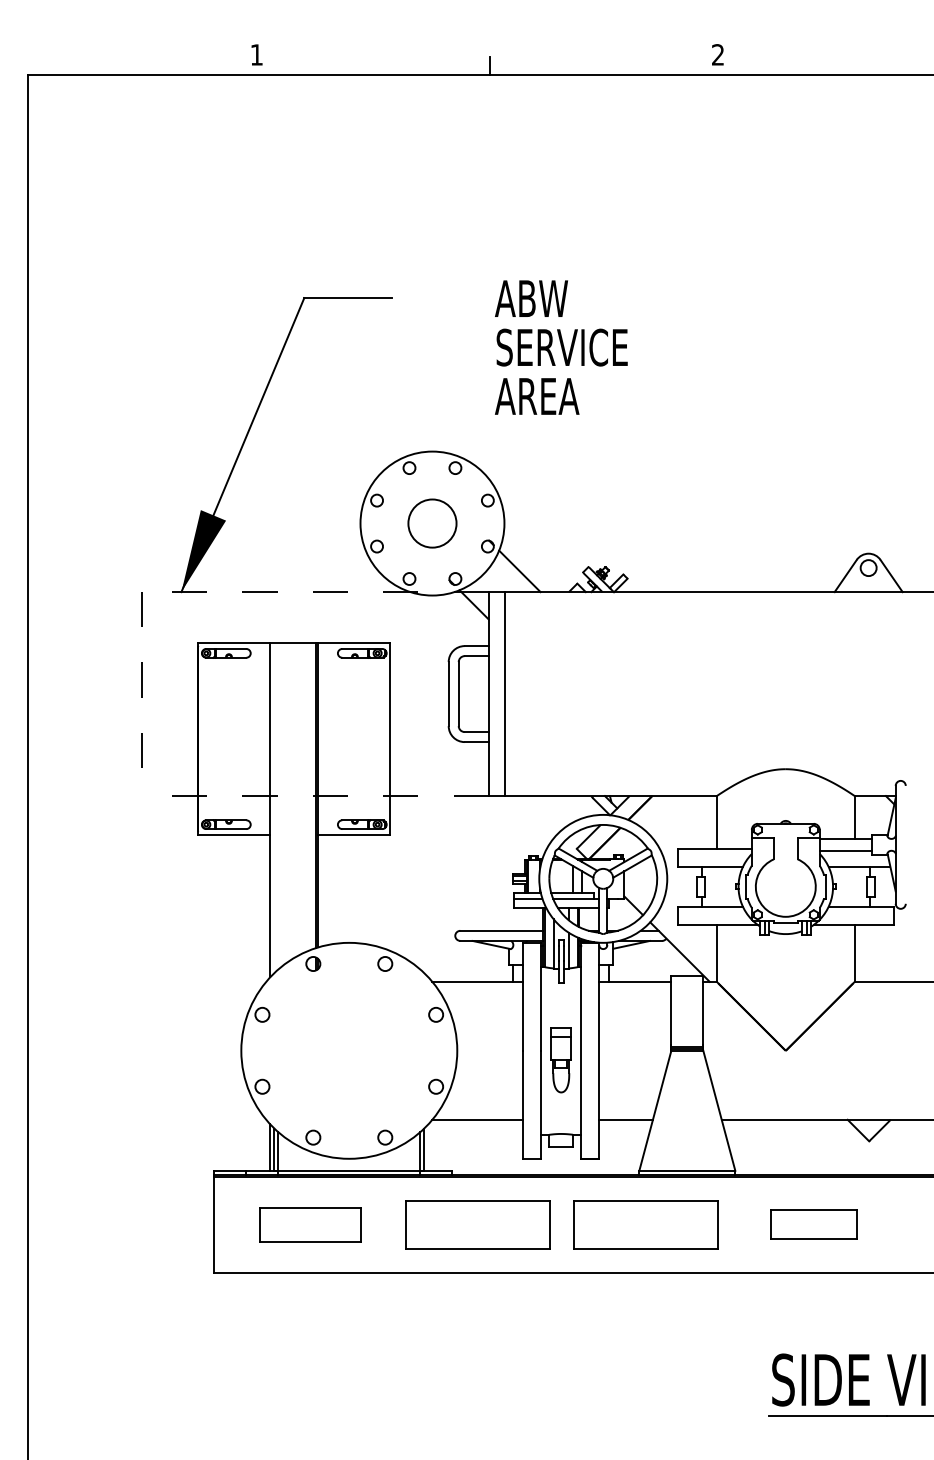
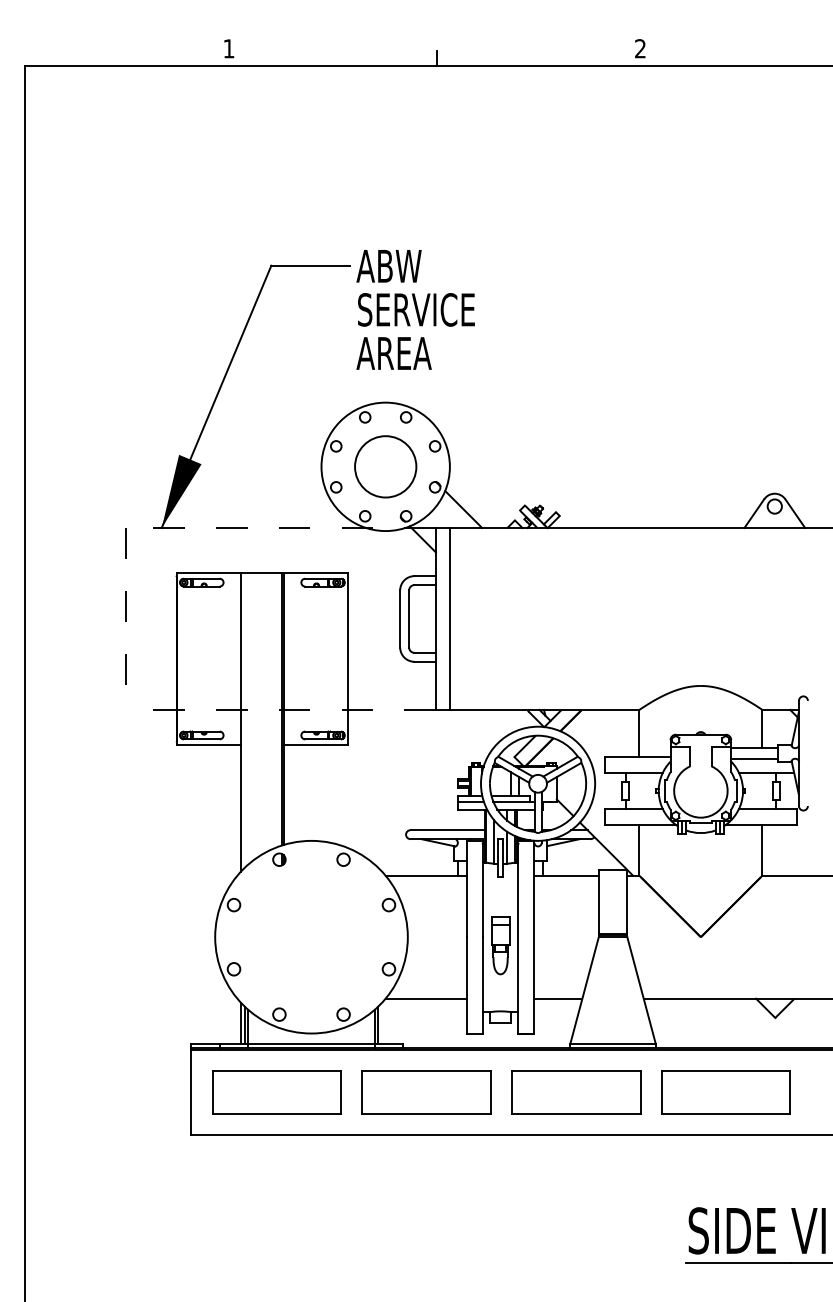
text: (561, 347) -> (415, 309), moved
circle: (432, 523) -> (385, 466), size x1.43
part: (310, 1224) -> (276, 1092), size x1.43
part: (813, 1224) -> (725, 1092), size x1.67

